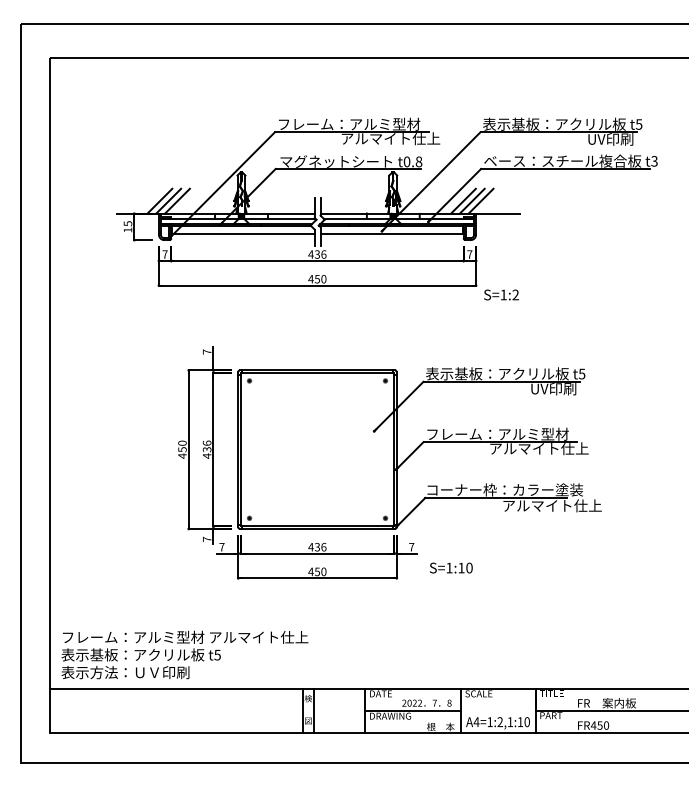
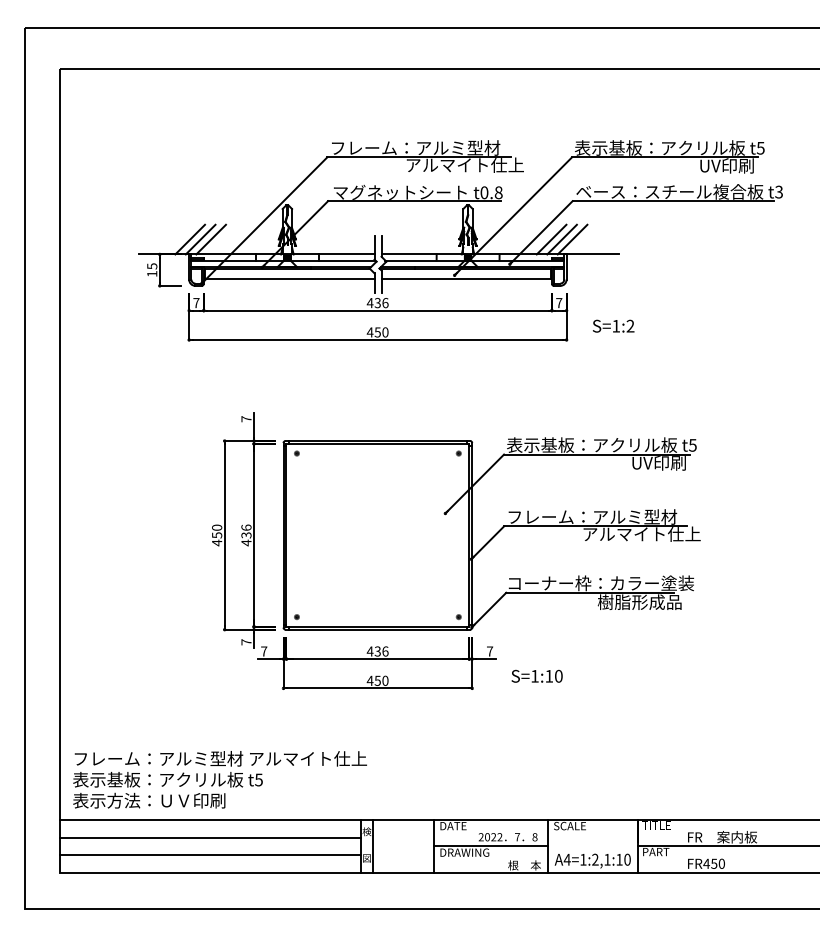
text: (501, 294) -> (613, 325), moved
text: (551, 505) -> (656, 601), アルマイト仕上 -> 樹脂形成品
line: (176, 703) -> (209, 837), added
line: (176, 718) -> (209, 855), added

